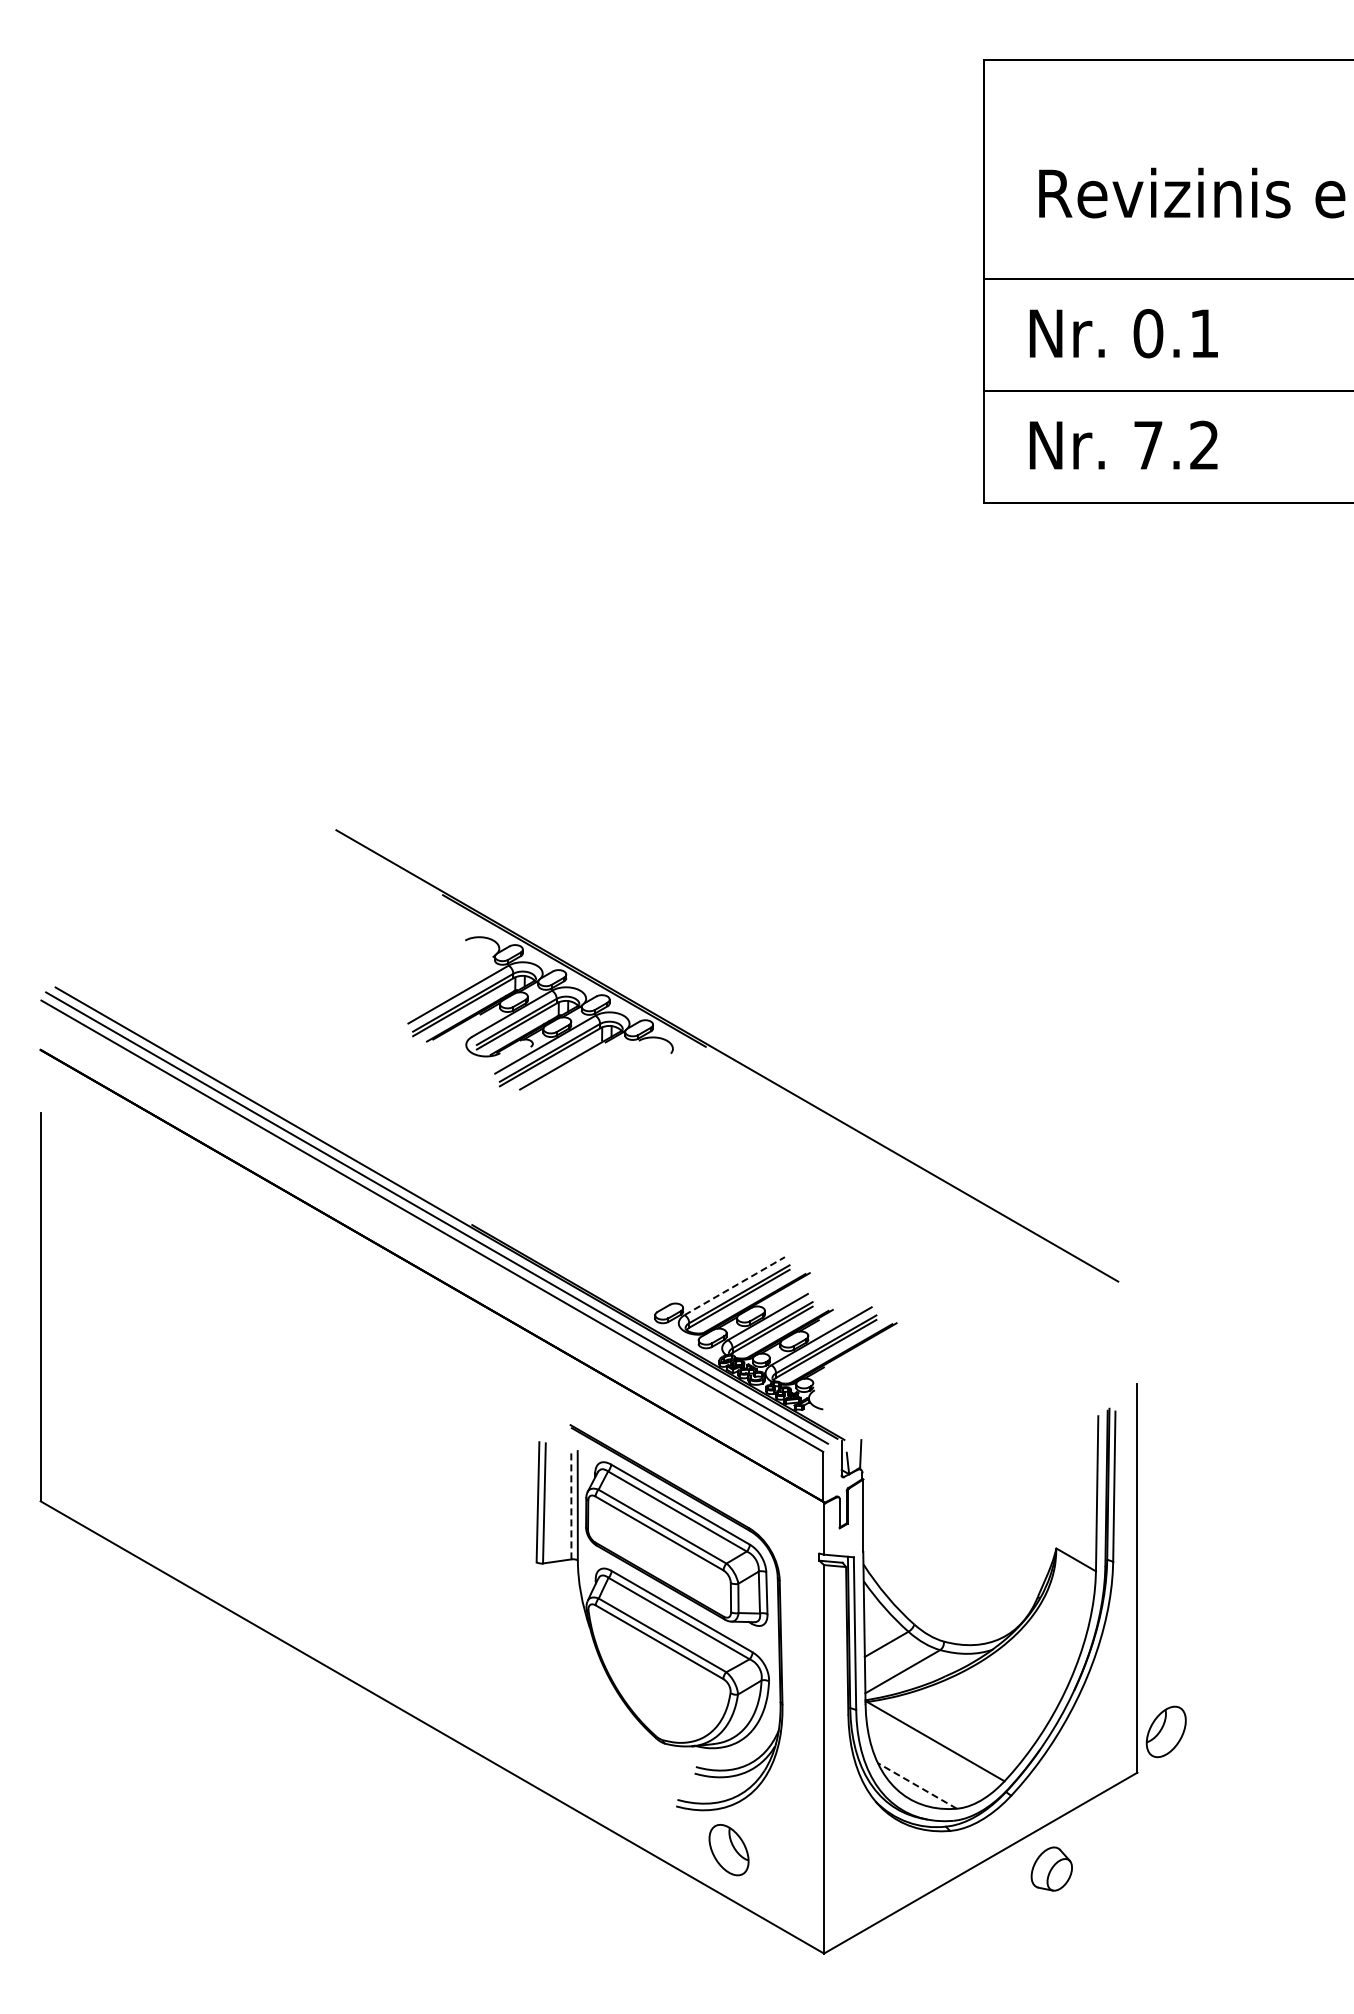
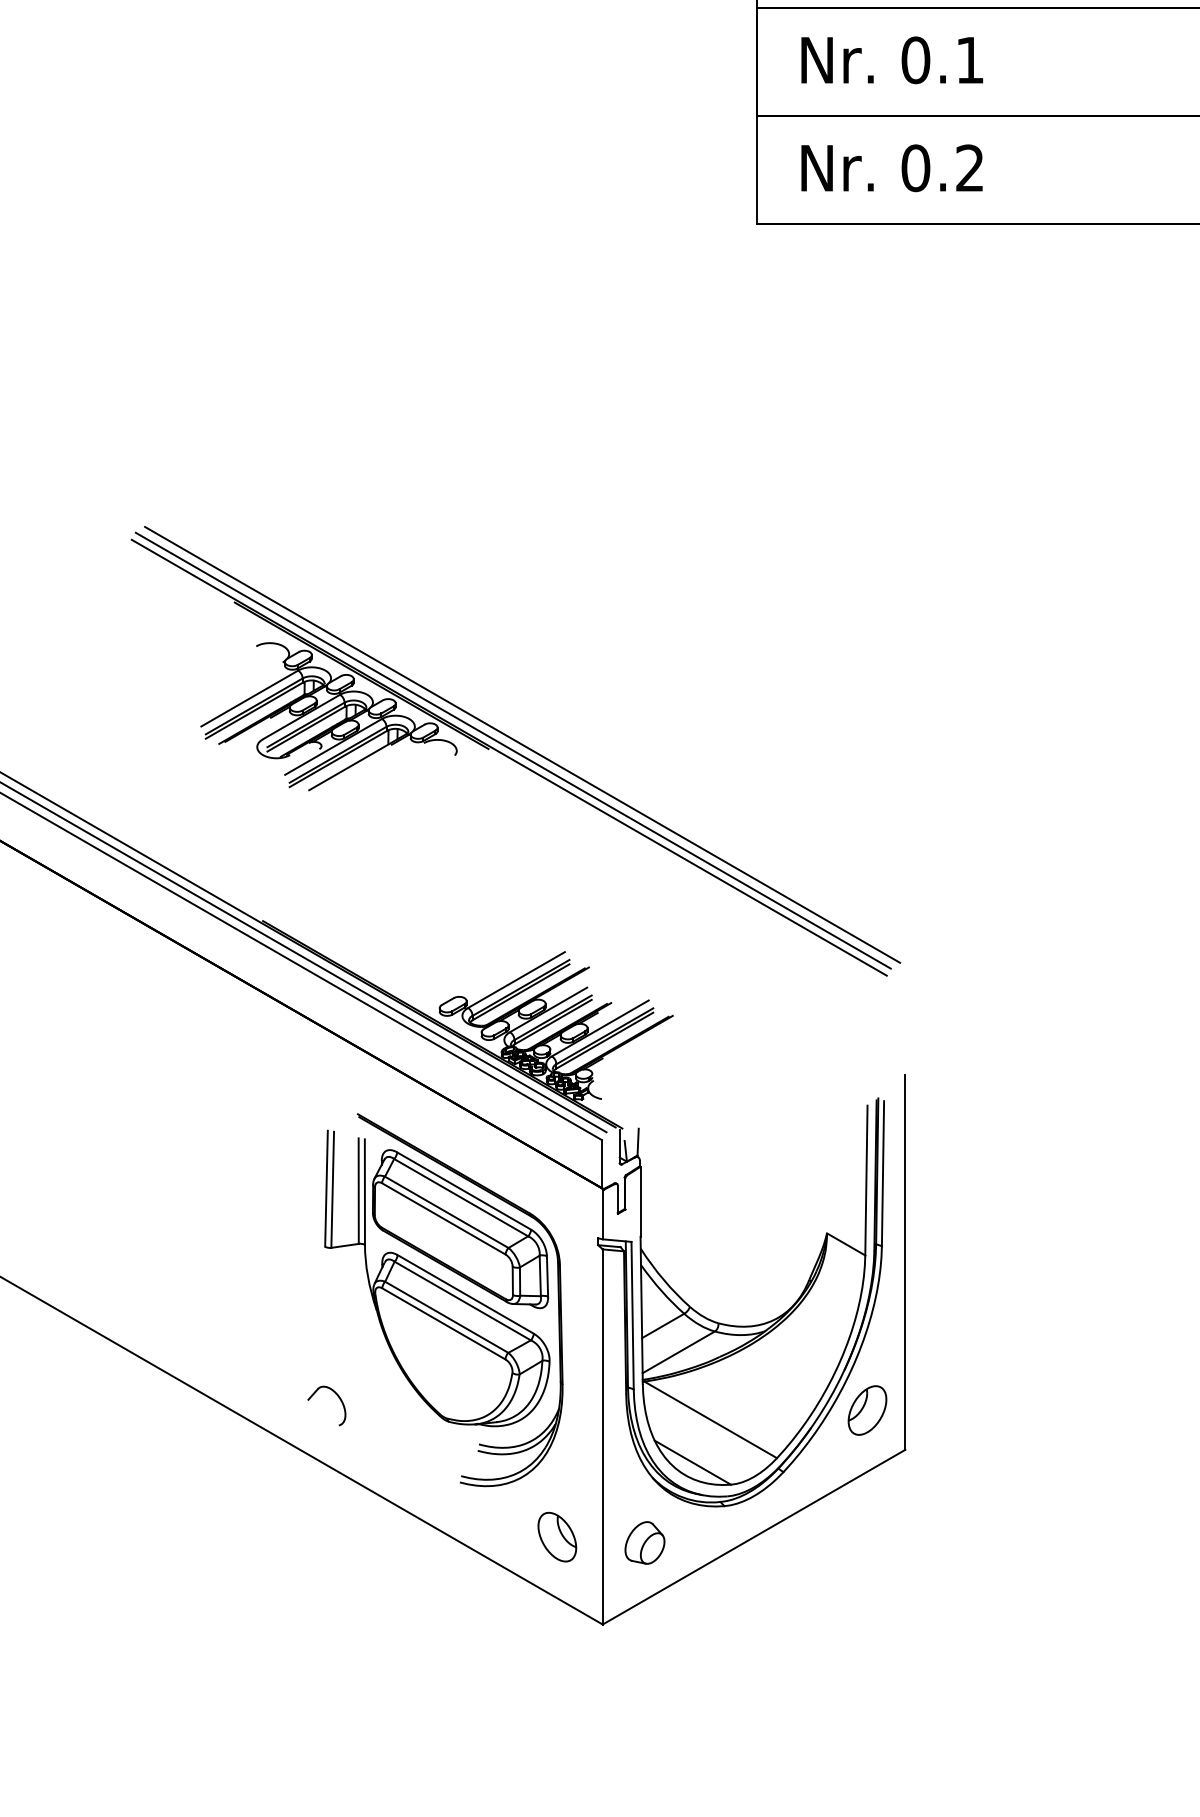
text: (1148, 445) -> (916, 168), 7.2 -> 0.2
line: (740, 1042) -> (522, 744), added
line: (731, 1048) -> (513, 750), added
line: (734, 1286) -> (516, 980), dashed -> solid
line: (571, 1504) -> (358, 1190), dashed -> solid
part: (551, 1720) -> (339, 1399), added
part: (1165, 1731) -> (866, 1410), moved
line: (917, 1785) -> (692, 1462), dashed -> solid
part: (728, 1850) -> (556, 1537), moved
part: (1051, 1868) -> (644, 1542), moved

